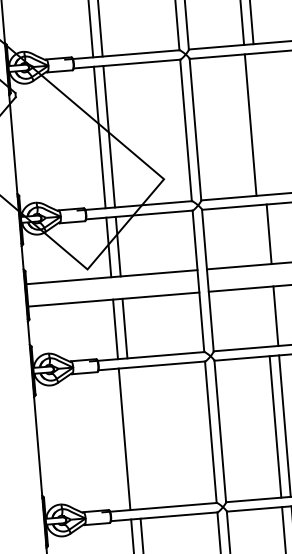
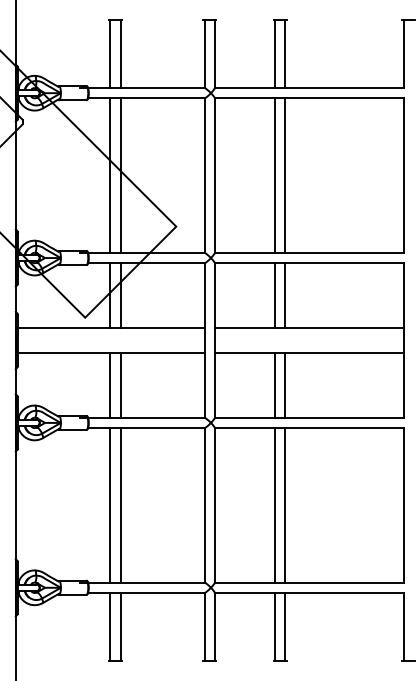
line: (260, 124) -> (285, 175), added
line: (260, 234) -> (275, 295), added
line: (266, 316) -> (275, 384), added
line: (133, 438) -> (120, 505), added

